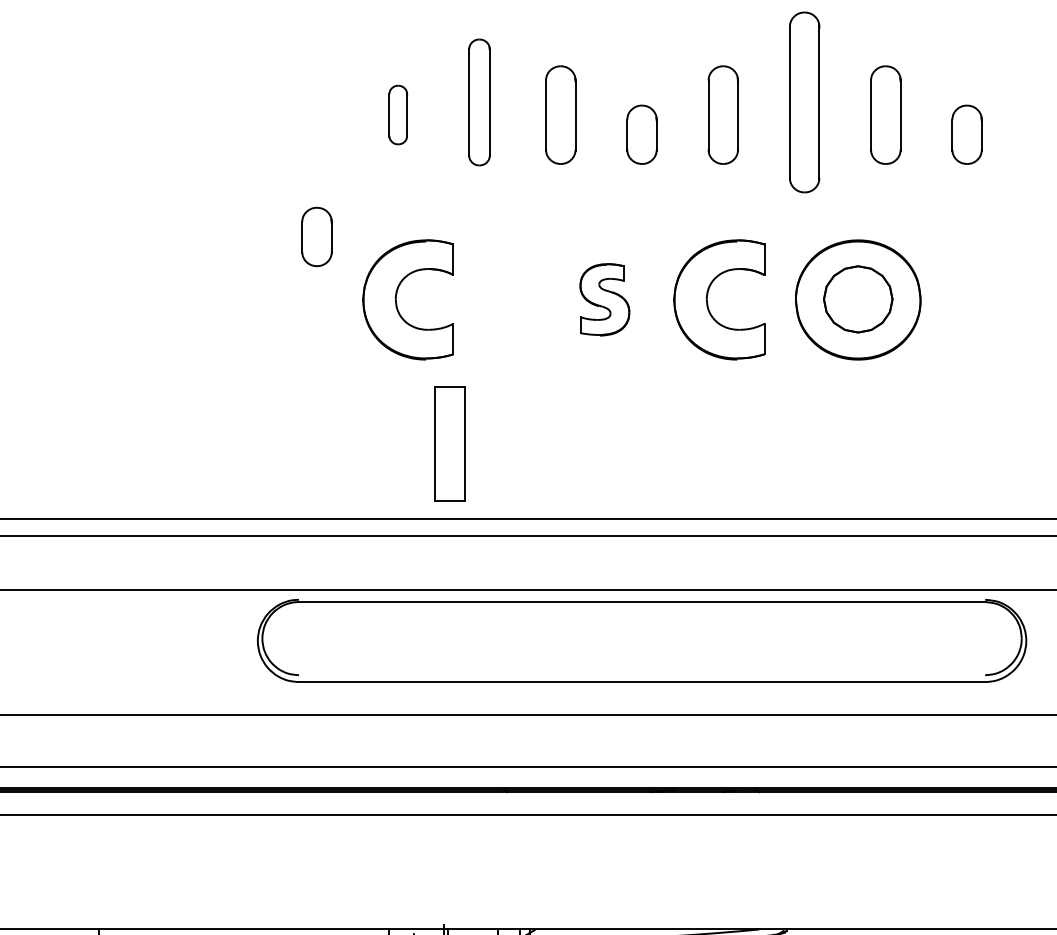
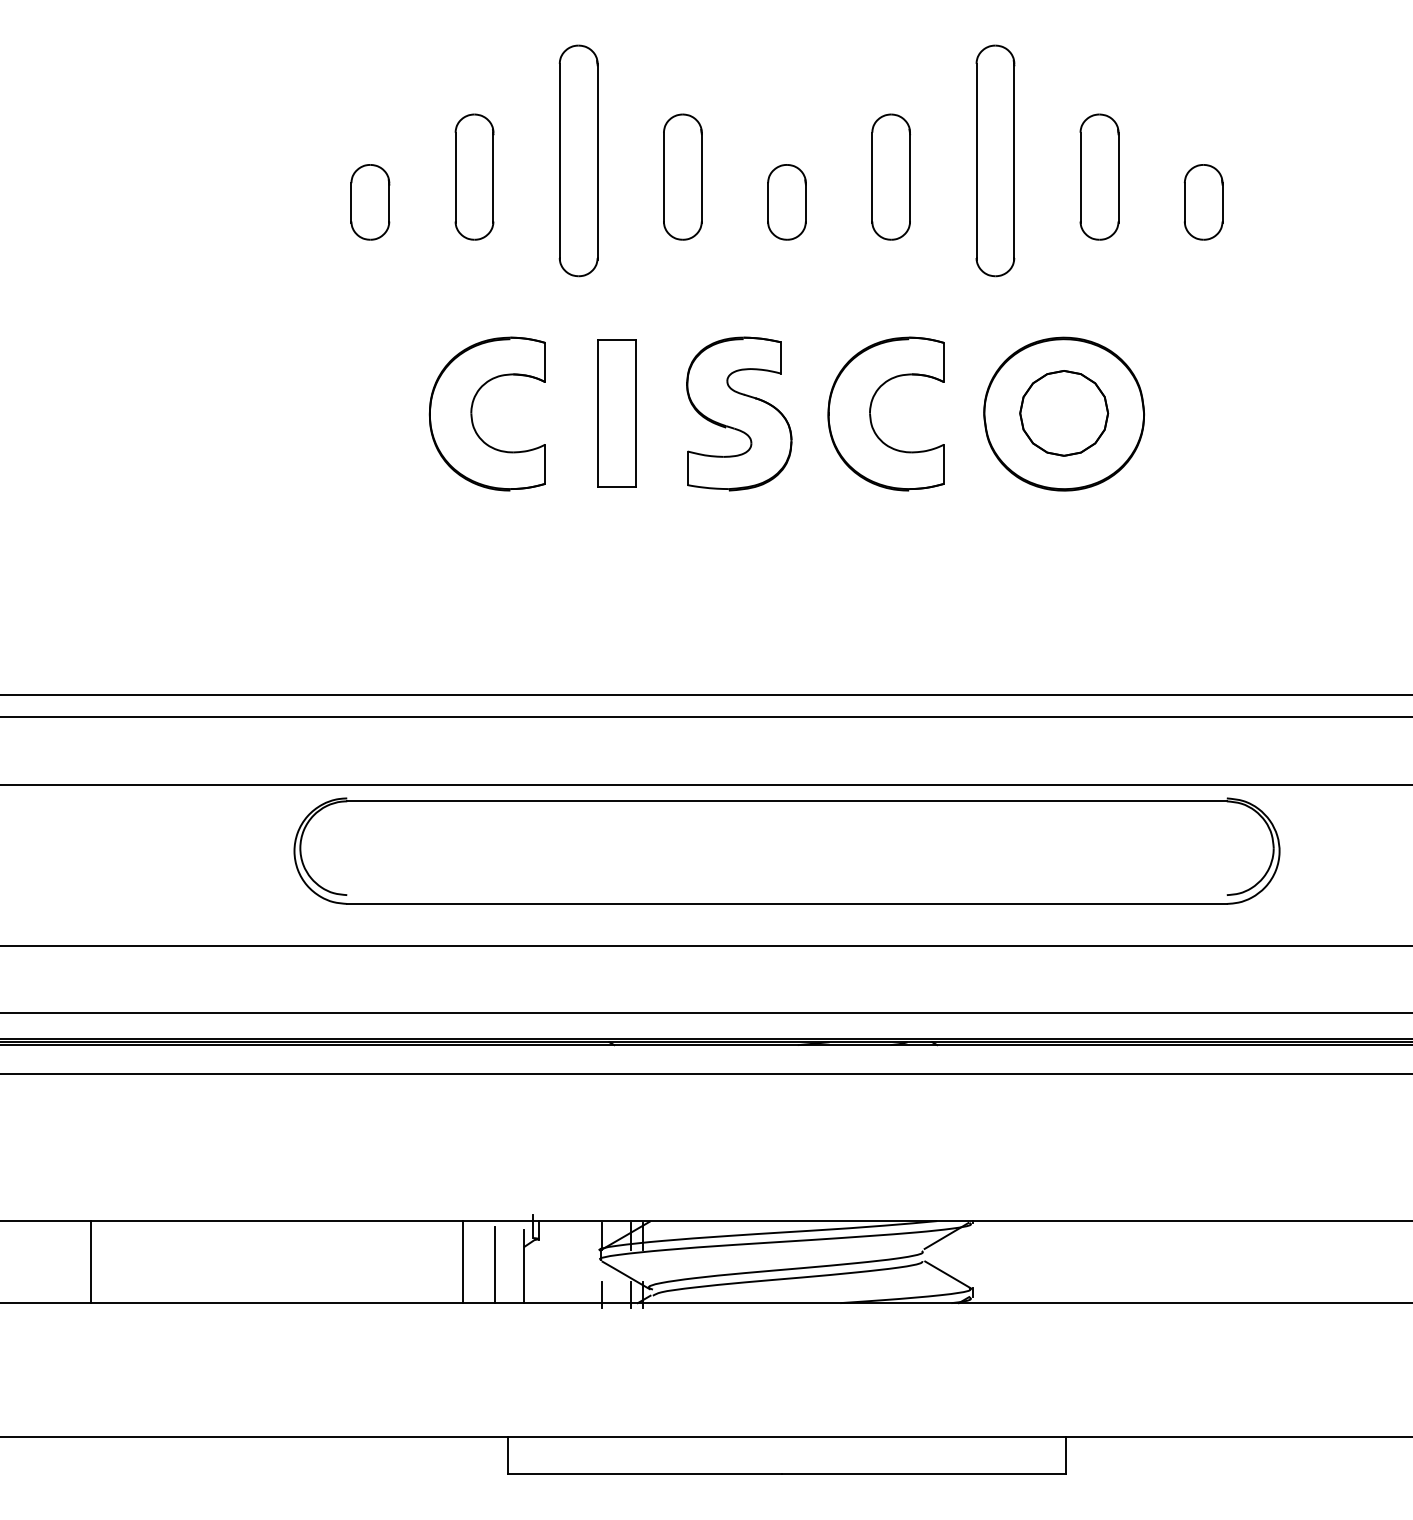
part: (479, 102) -> (578, 160), size x1.43
part: (398, 114) -> (474, 176), size x1.67
part: (317, 237) -> (370, 202), moved
part: (604, 299) -> (739, 413), size x1.67
part: (449, 443) -> (616, 413), moved

